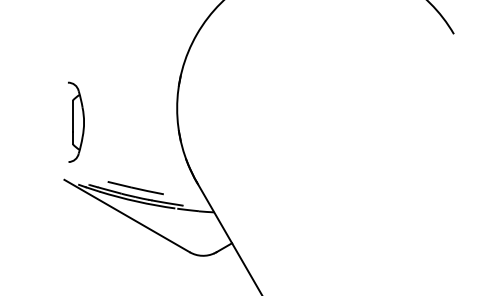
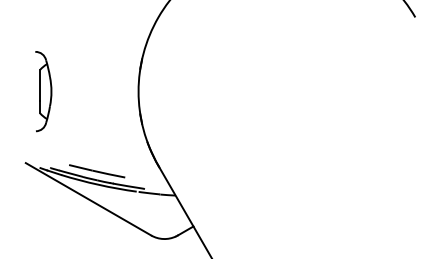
part: (76, 121) -> (43, 90), moved

